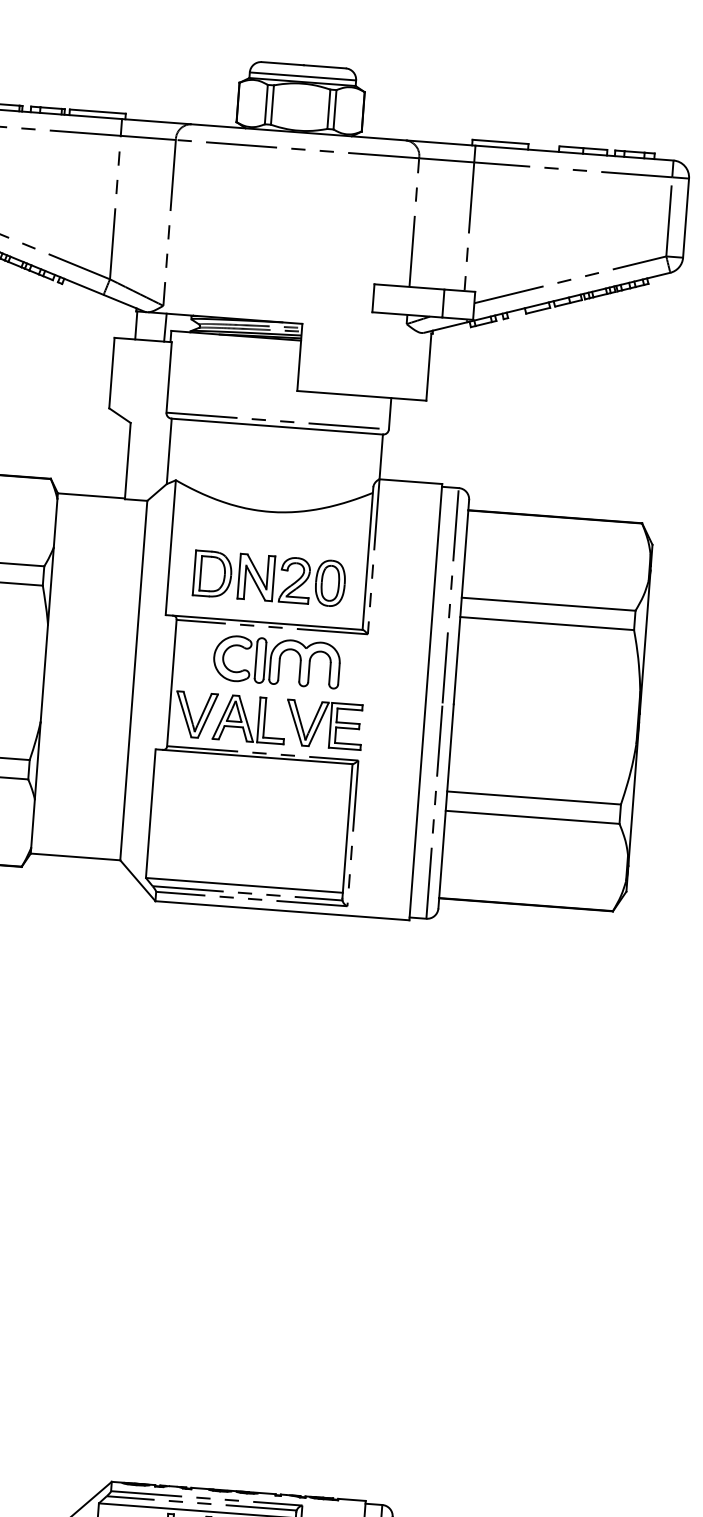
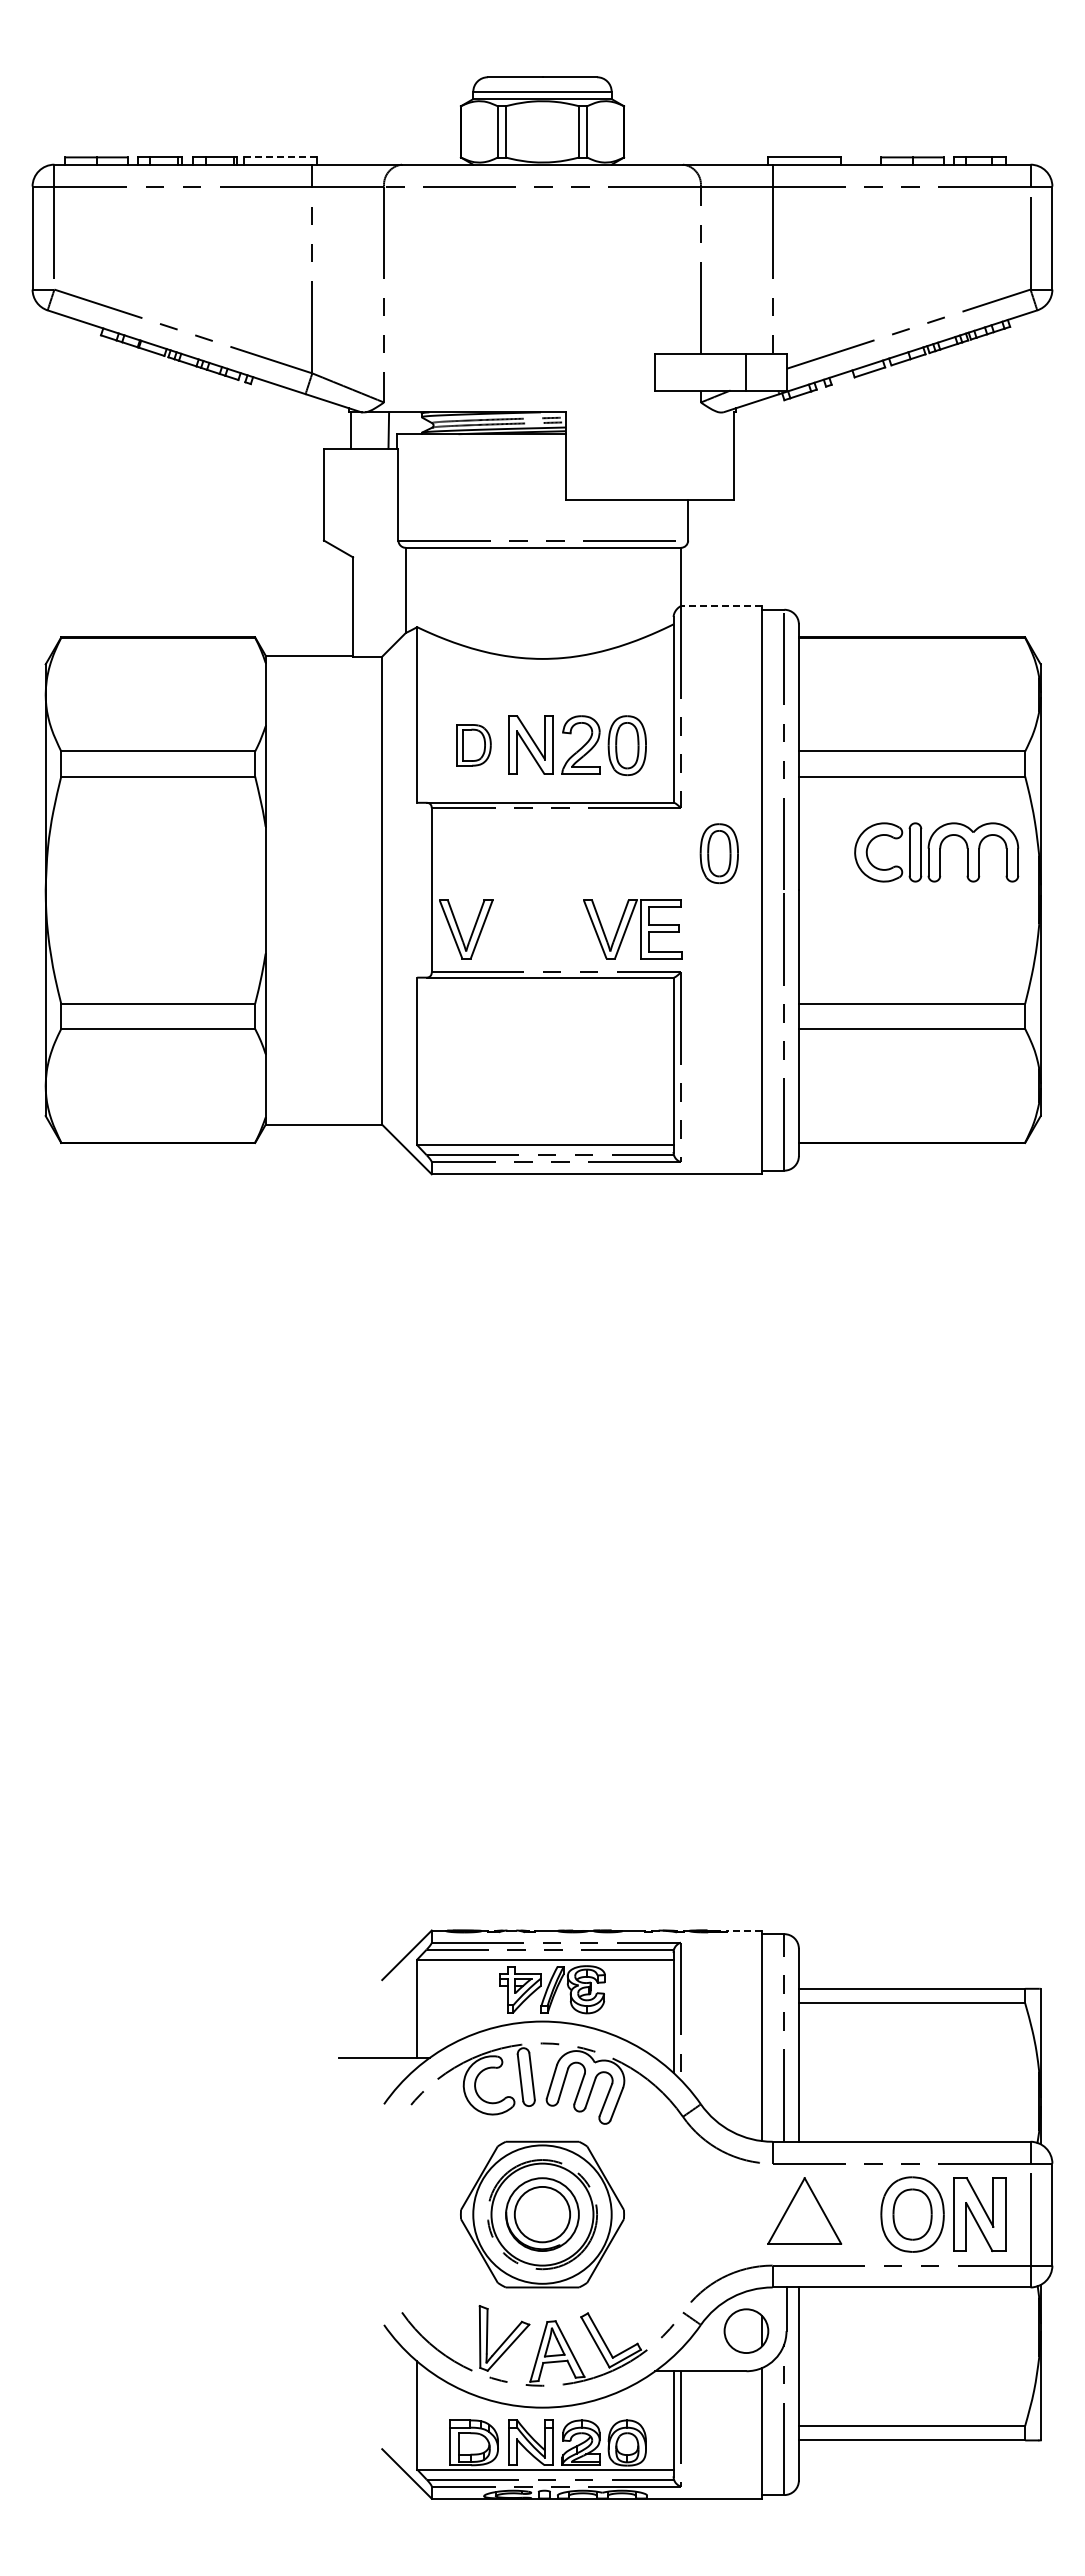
line: (98, 111) -> (280, 157), solid -> dashed
line: (410, 481) -> (721, 606), solid -> dashed
part: (212, 574) -> (473, 745), size x0.7
part: (276, 661) -> (936, 852), moved
part: (394, 671) -> (718, 853), added
part: (249, 719) -> (535, 929), removed
line: (351, 1499) -> (744, 1930), solid -> dashed

